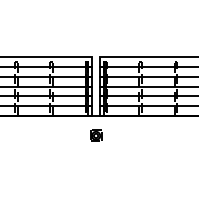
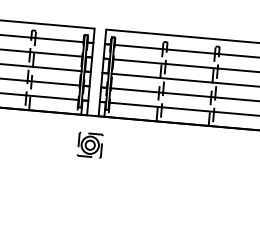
part: (95, 135) -> (89, 144), size x1.43

